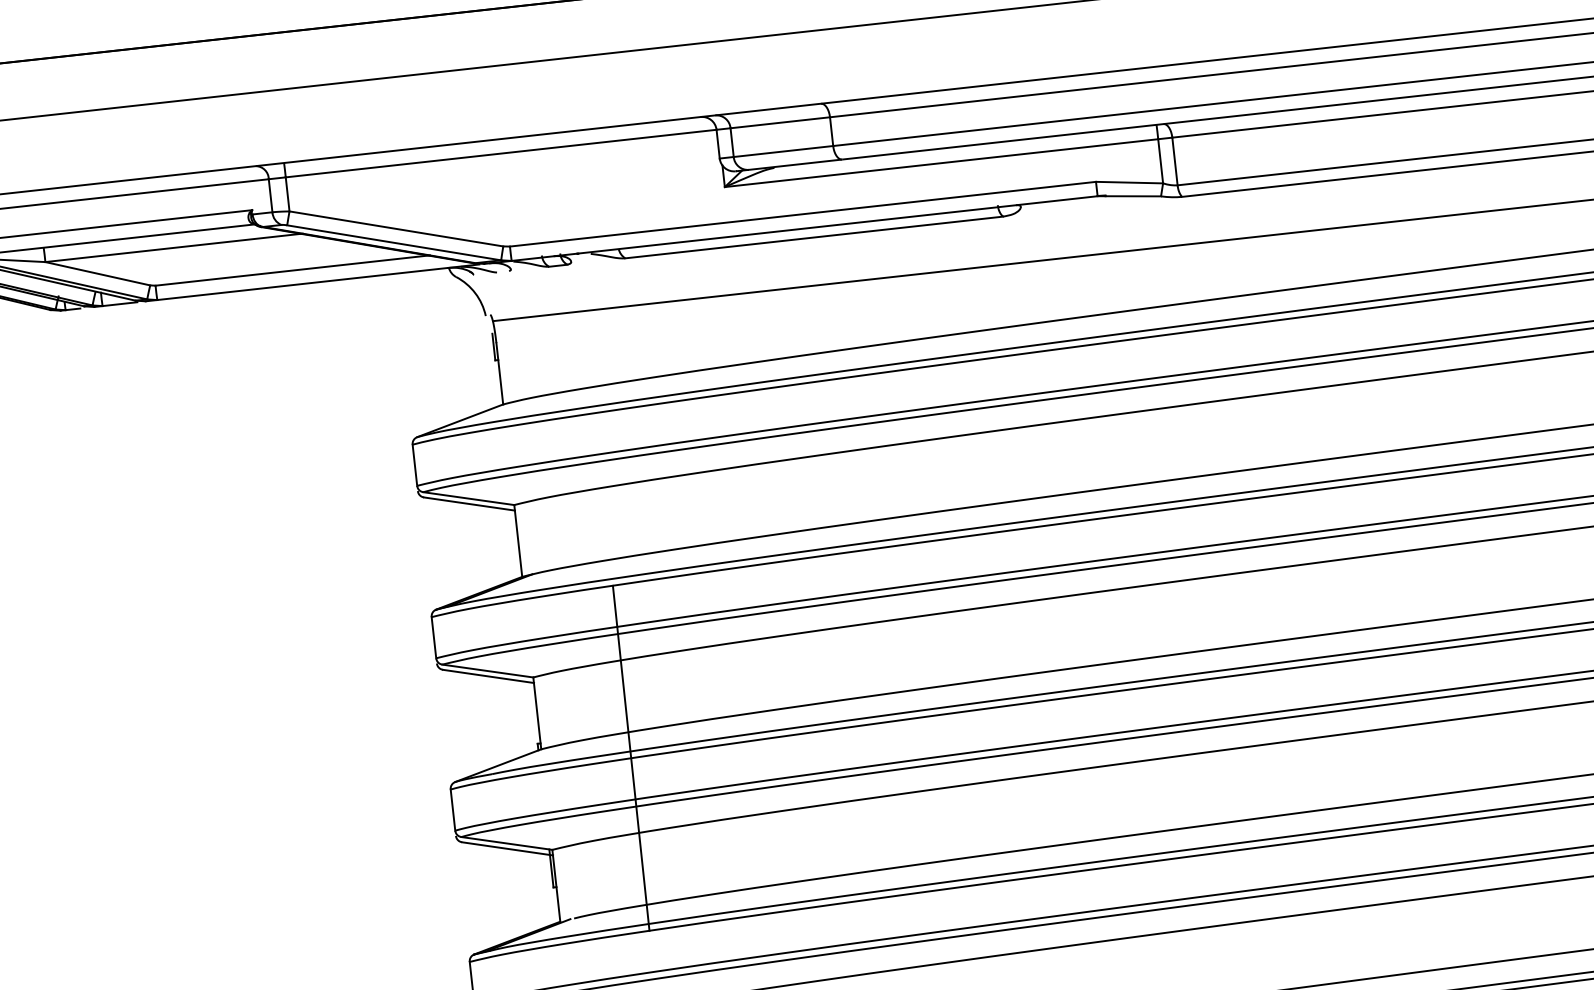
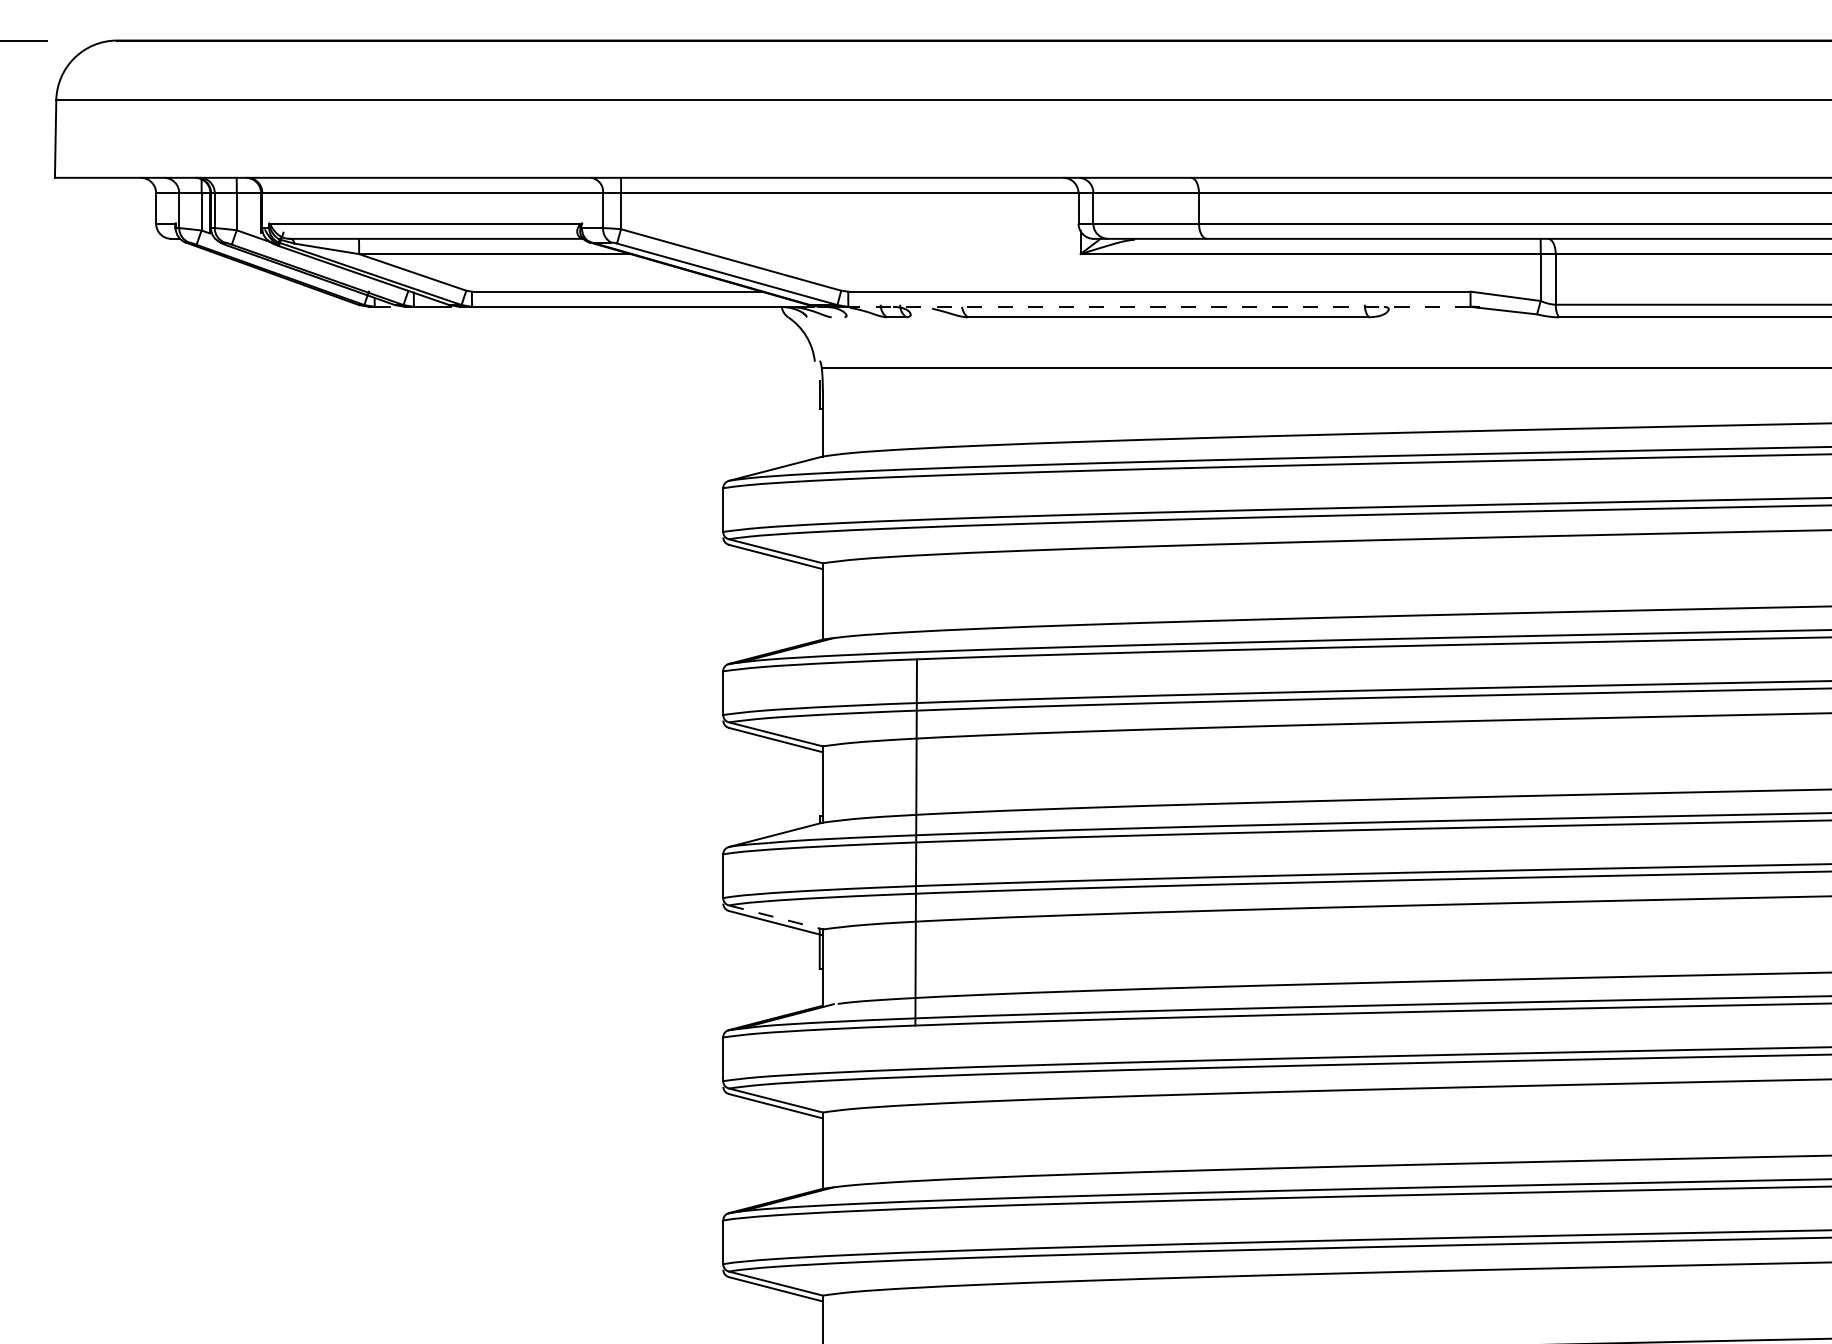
line: (804, 228) -> (1159, 306), solid -> dashed
line: (507, 843) -> (776, 917), solid -> dashed

